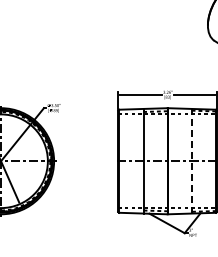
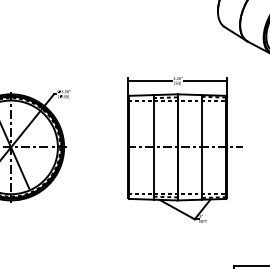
line: (192, 160) -> (202, 146), dashed -> solid

